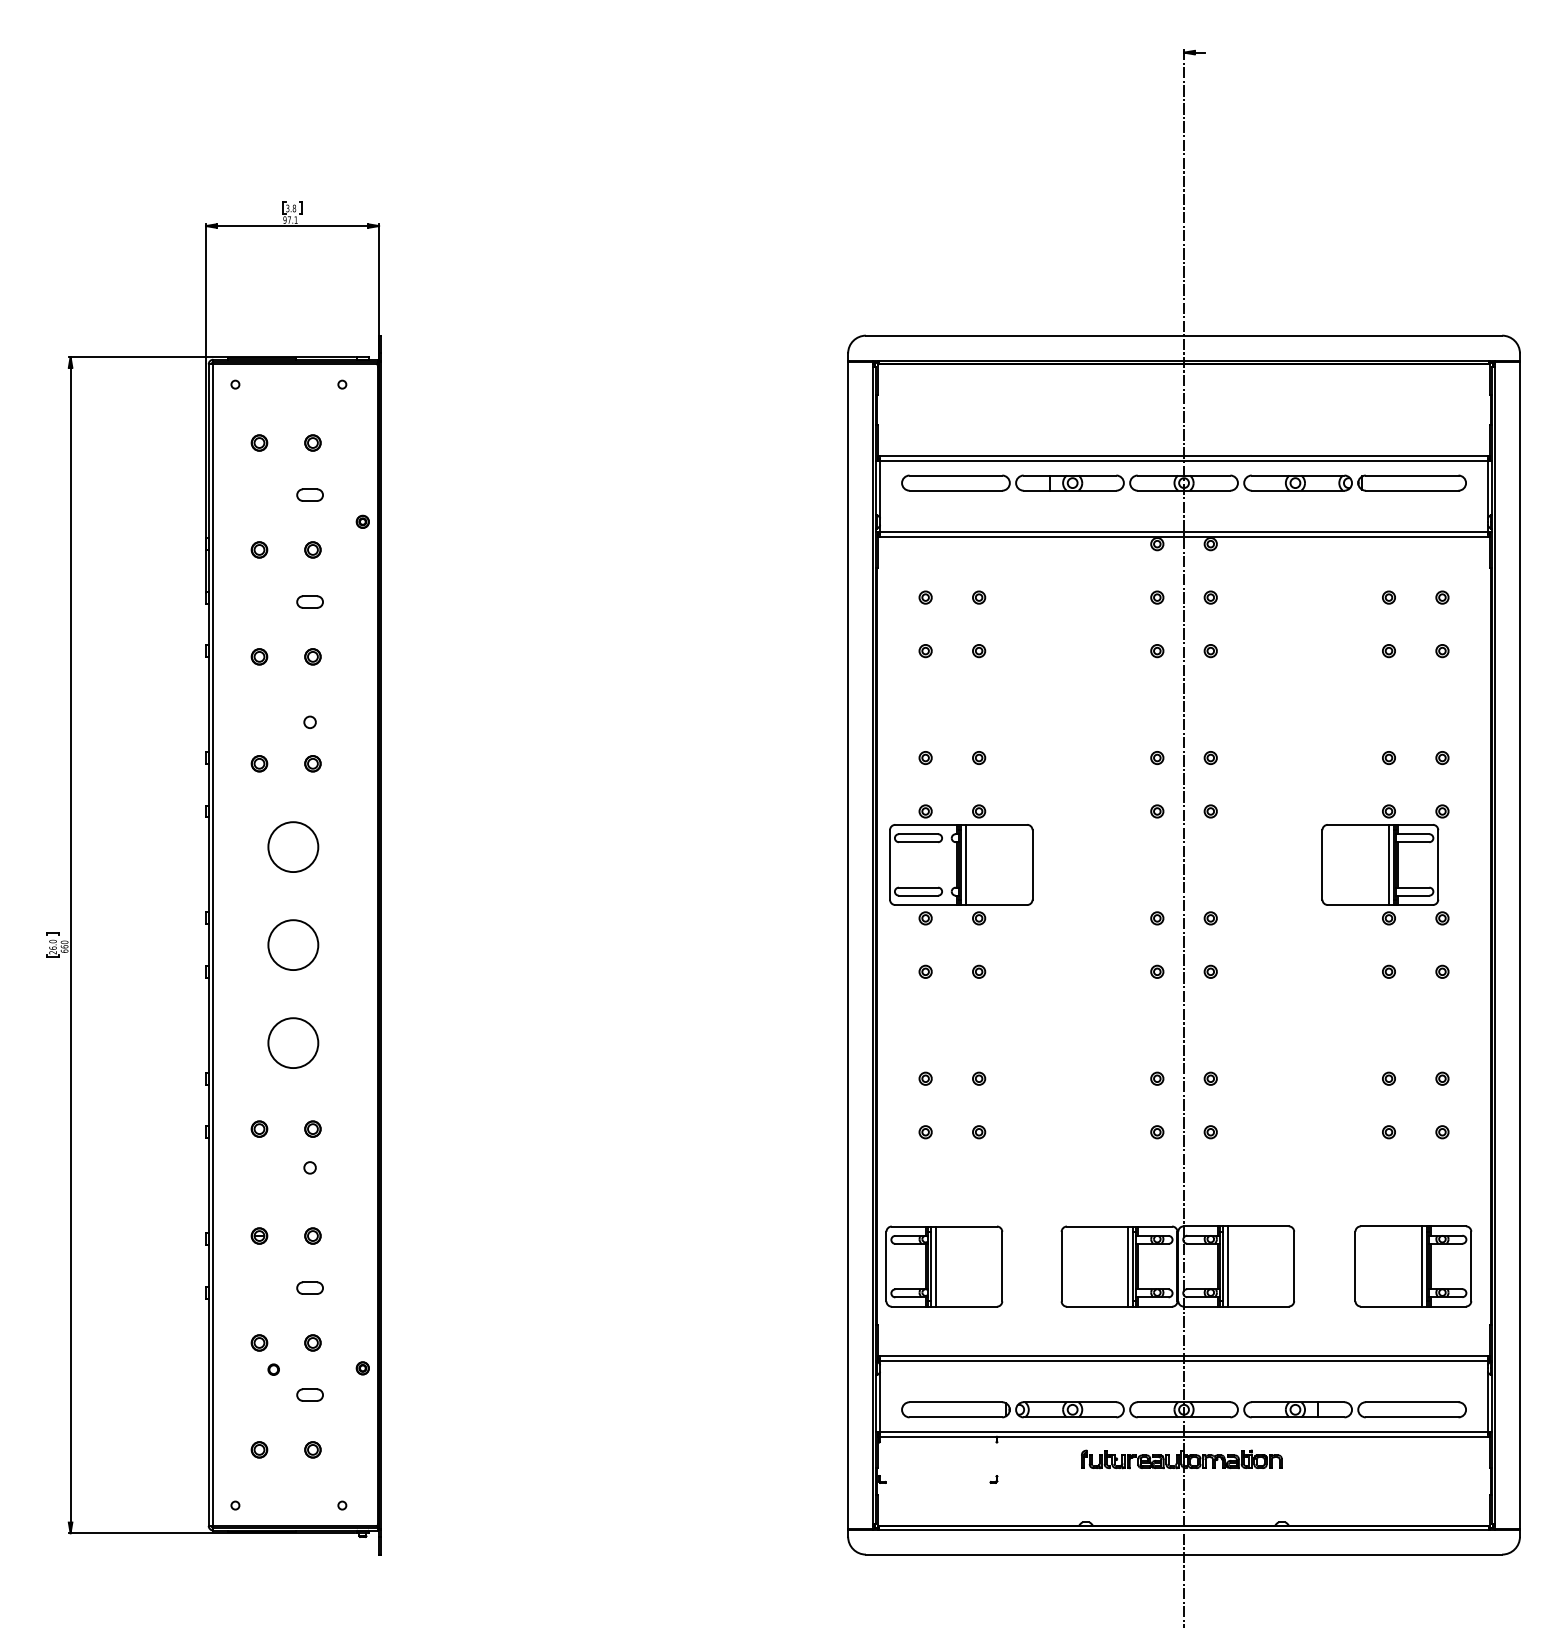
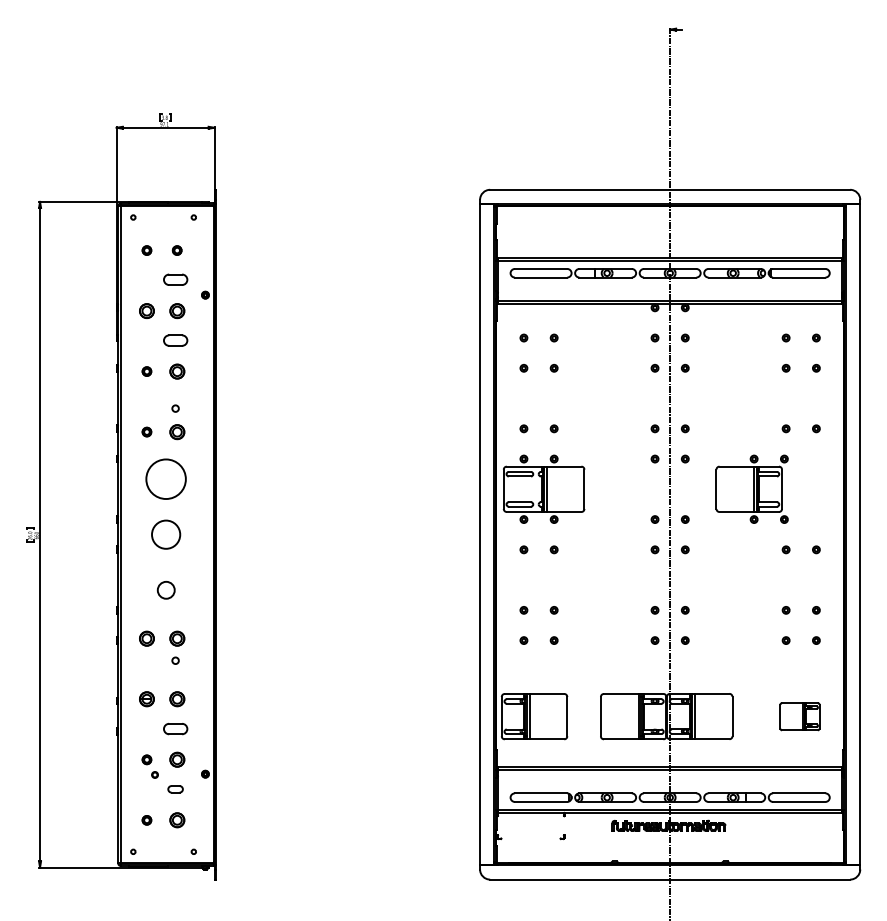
part: (309, 495) -> (175, 280), size x1.6
part: (258, 548) -> (146, 310), size x1.6
part: (311, 548) -> (176, 310), size x1.6
part: (309, 601) -> (175, 340), size x1.6
part: (311, 656) -> (176, 371), size x1.6
part: (311, 762) -> (176, 431), size x1.6
circle: (294, 847) -> (166, 479), size x1.4
part: (1384, 863) -> (751, 488), moved
circle: (294, 1043) -> (166, 590), size x0.6
part: (258, 1128) -> (146, 638), size x1.6
part: (311, 1128) -> (176, 638), size x1.6
part: (258, 1236) -> (146, 699), size x1.6
part: (311, 1236) -> (176, 699), size x1.6
part: (1412, 1266) -> (799, 716), size x0.6
part: (309, 1287) -> (175, 728), size x1.6
part: (311, 1342) -> (176, 759), size x1.6
part: (311, 1450) -> (176, 820), size x1.6

